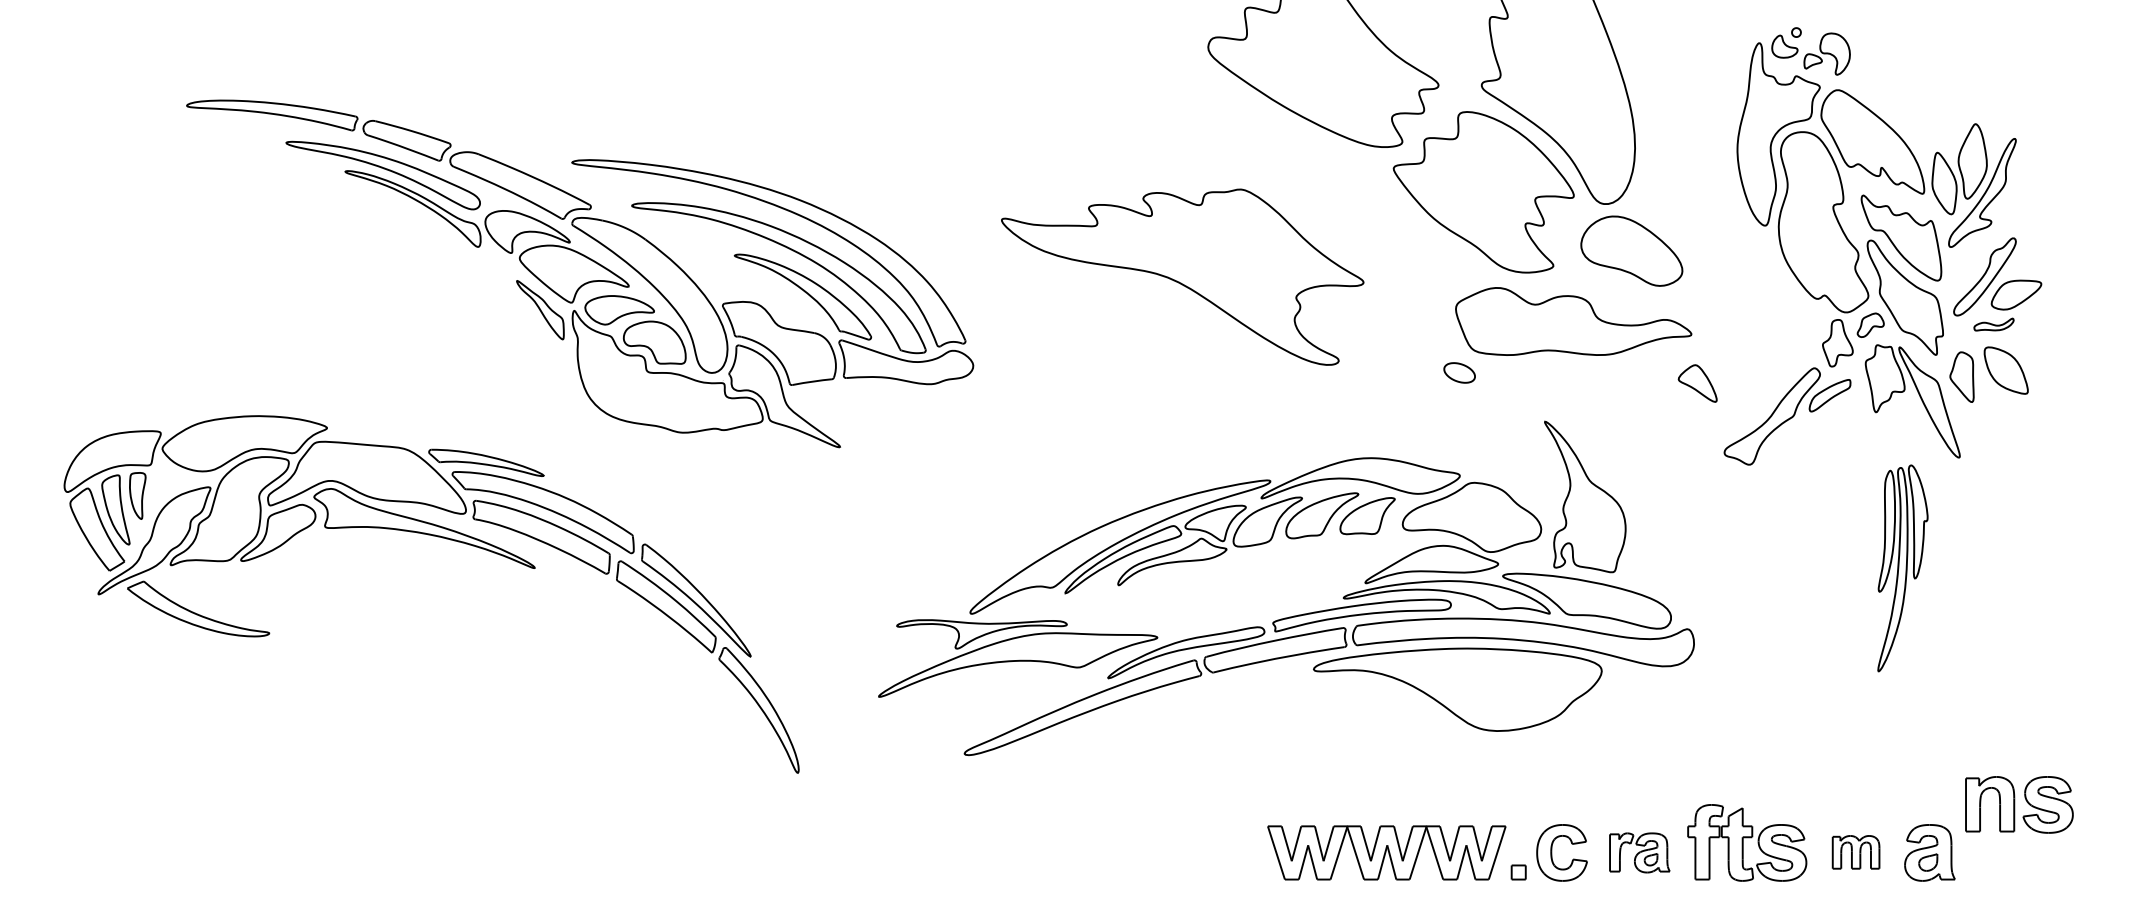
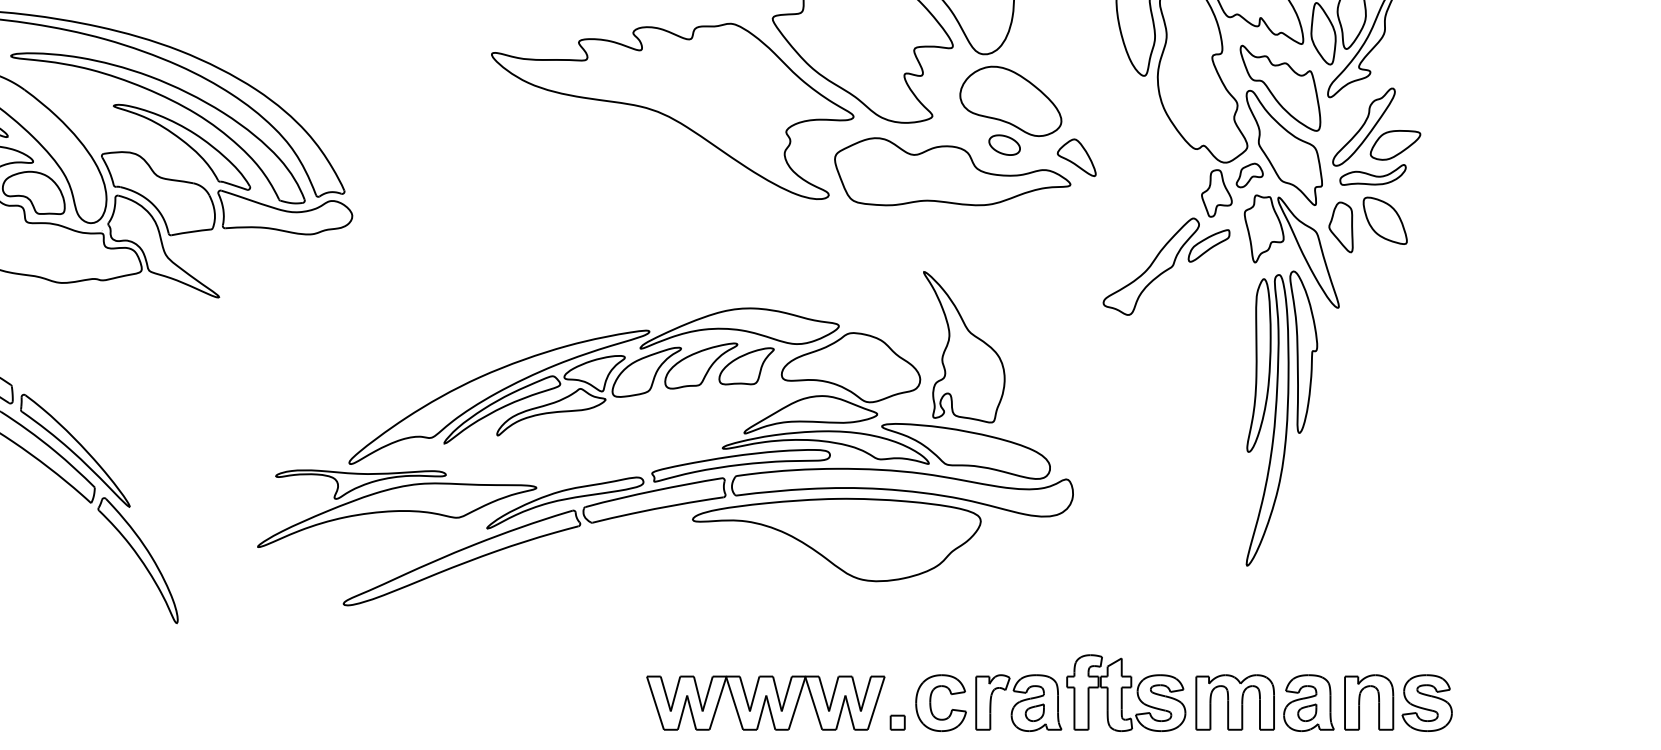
part: (1182, 276) -> (672, 110), moved
part: (1993, 324) -> (1372, 174), size x1.67
part: (1459, 372) -> (1004, 144), moved
part: (1697, 383) -> (1076, 157), moved
part: (1902, 568) -> (1281, 418), size x1.43
part: (2019, 804) -> (1398, 702), moved
part: (1639, 852) -> (1018, 702), size x1.43
part: (1855, 852) -> (1234, 702), size x1.67

